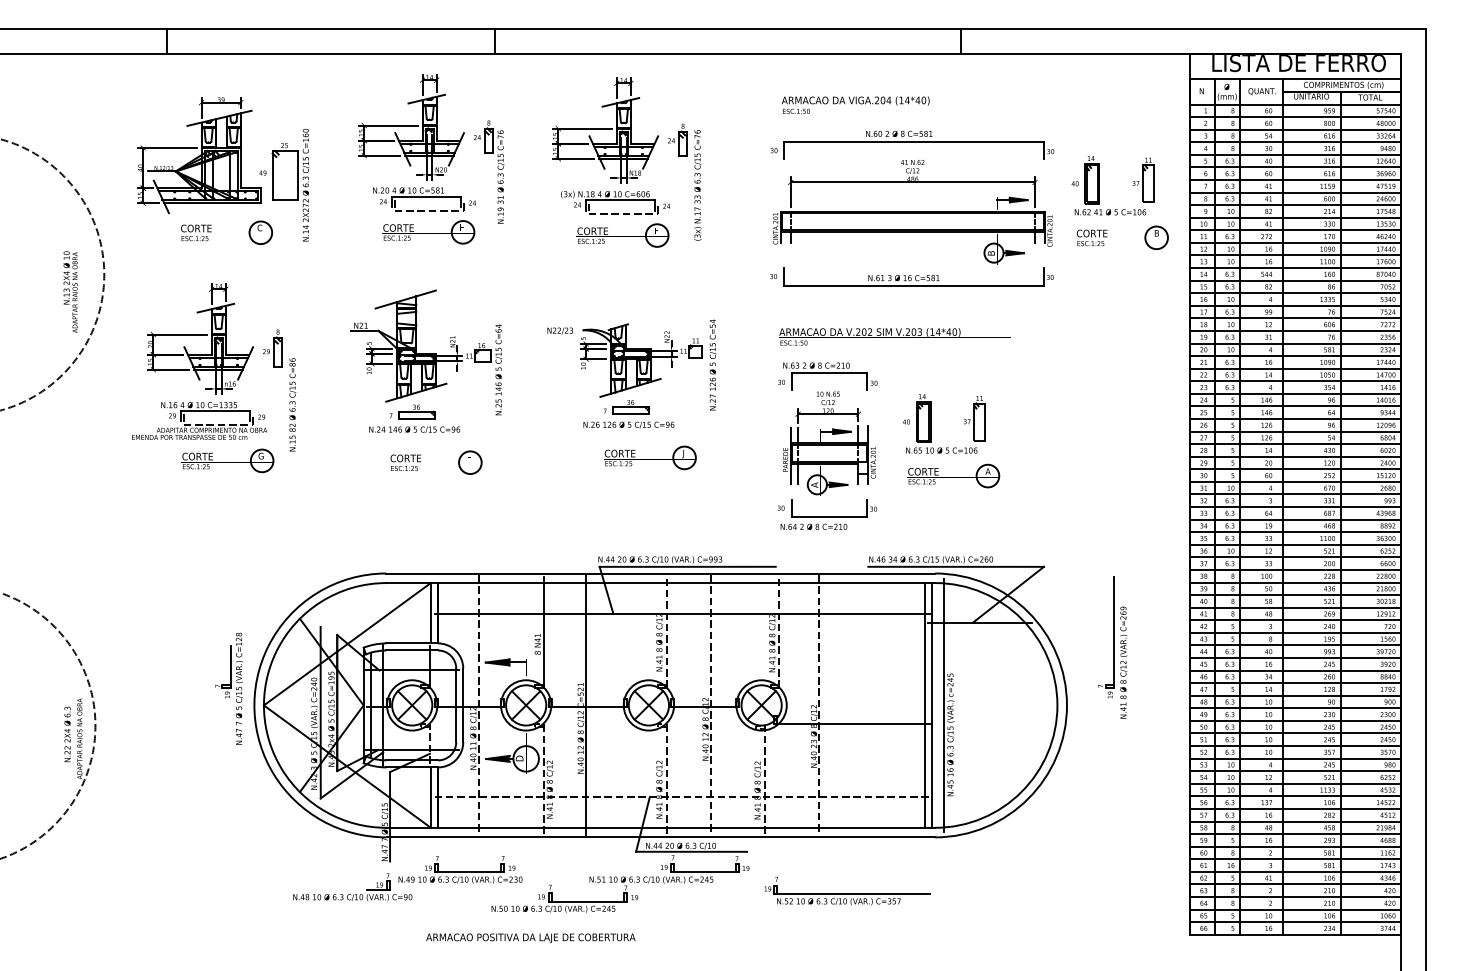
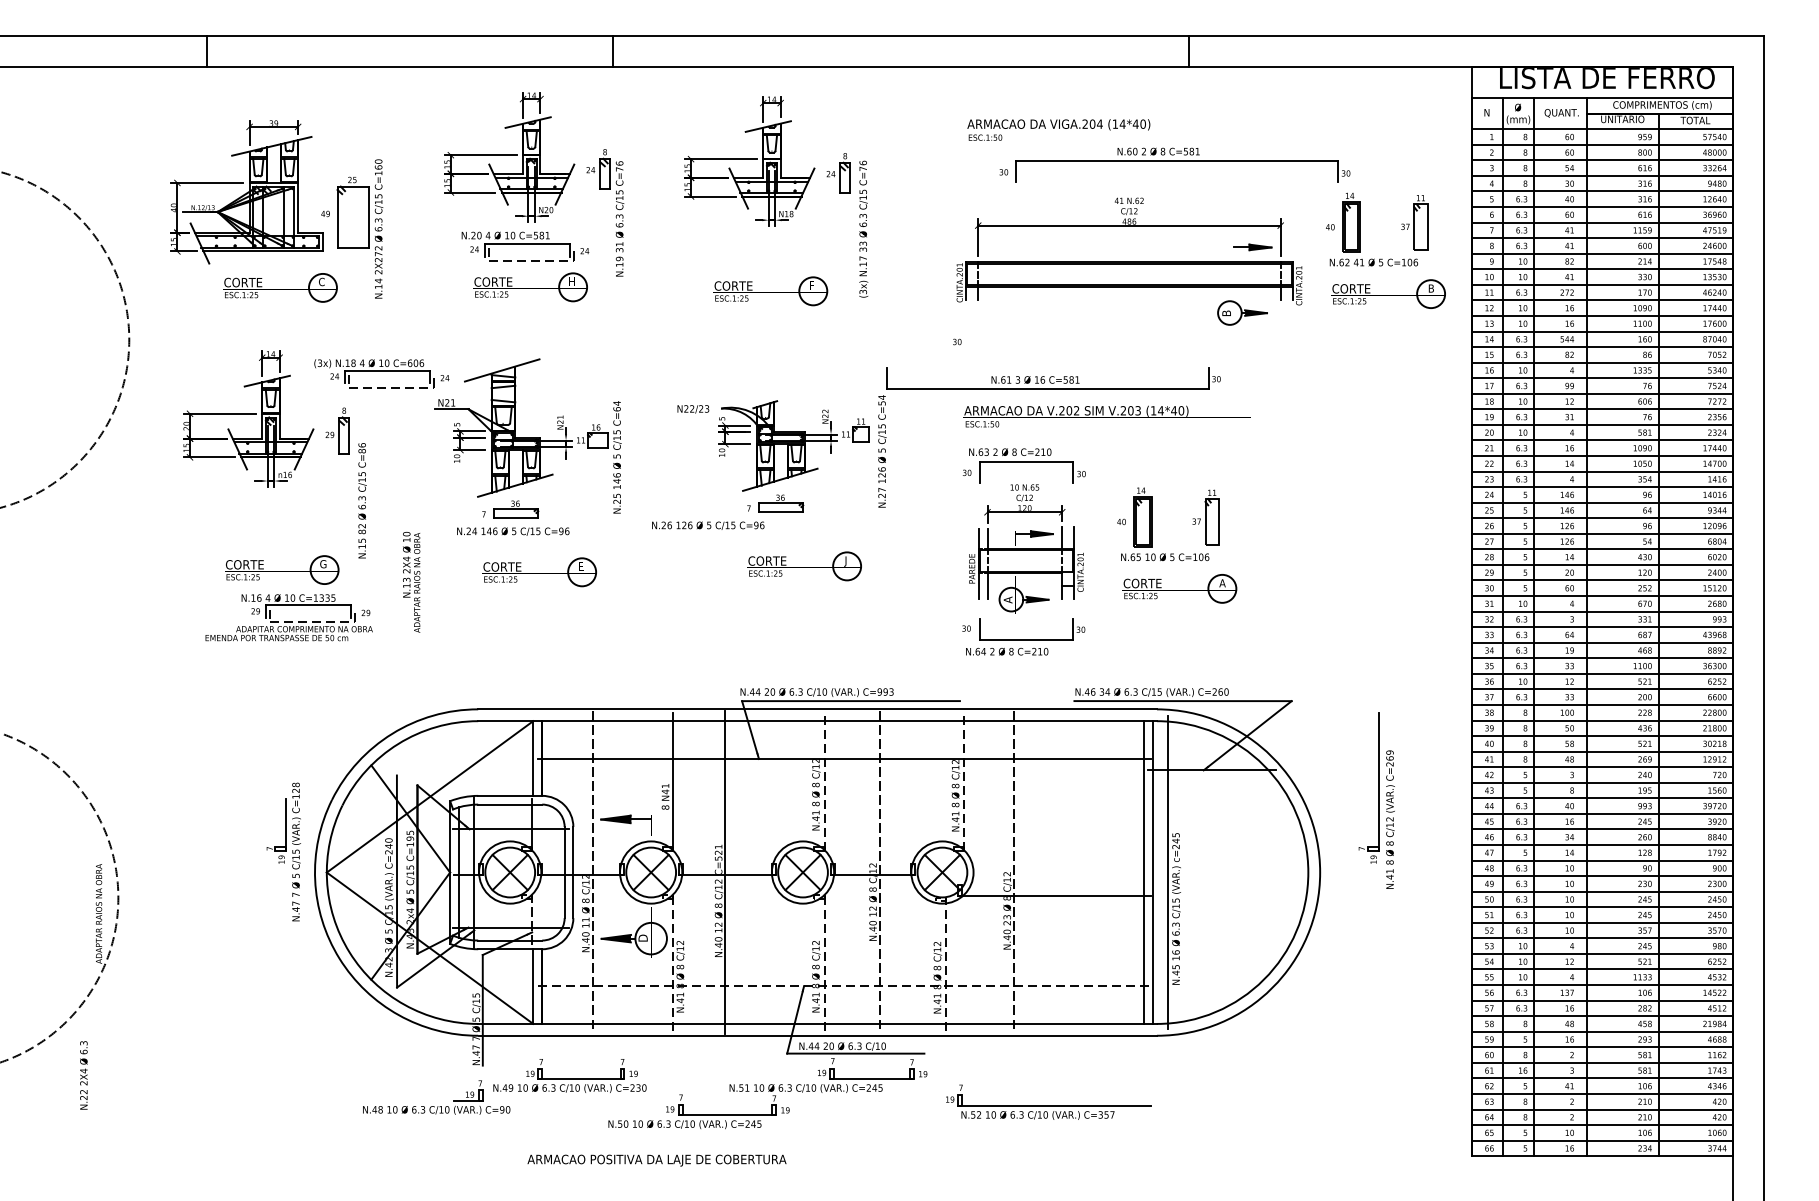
part: (912, 144) -> (1174, 164), moved
part: (615, 202) -> (381, 373), moved
part: (918, 276) -> (1053, 378), moved
text: (70, 291) -> (411, 581), moved
part: (199, 420) -> (288, 617), moved
text: (629, 424) -> (708, 525), moved
text: (67, 734) -> (83, 1075), moved

